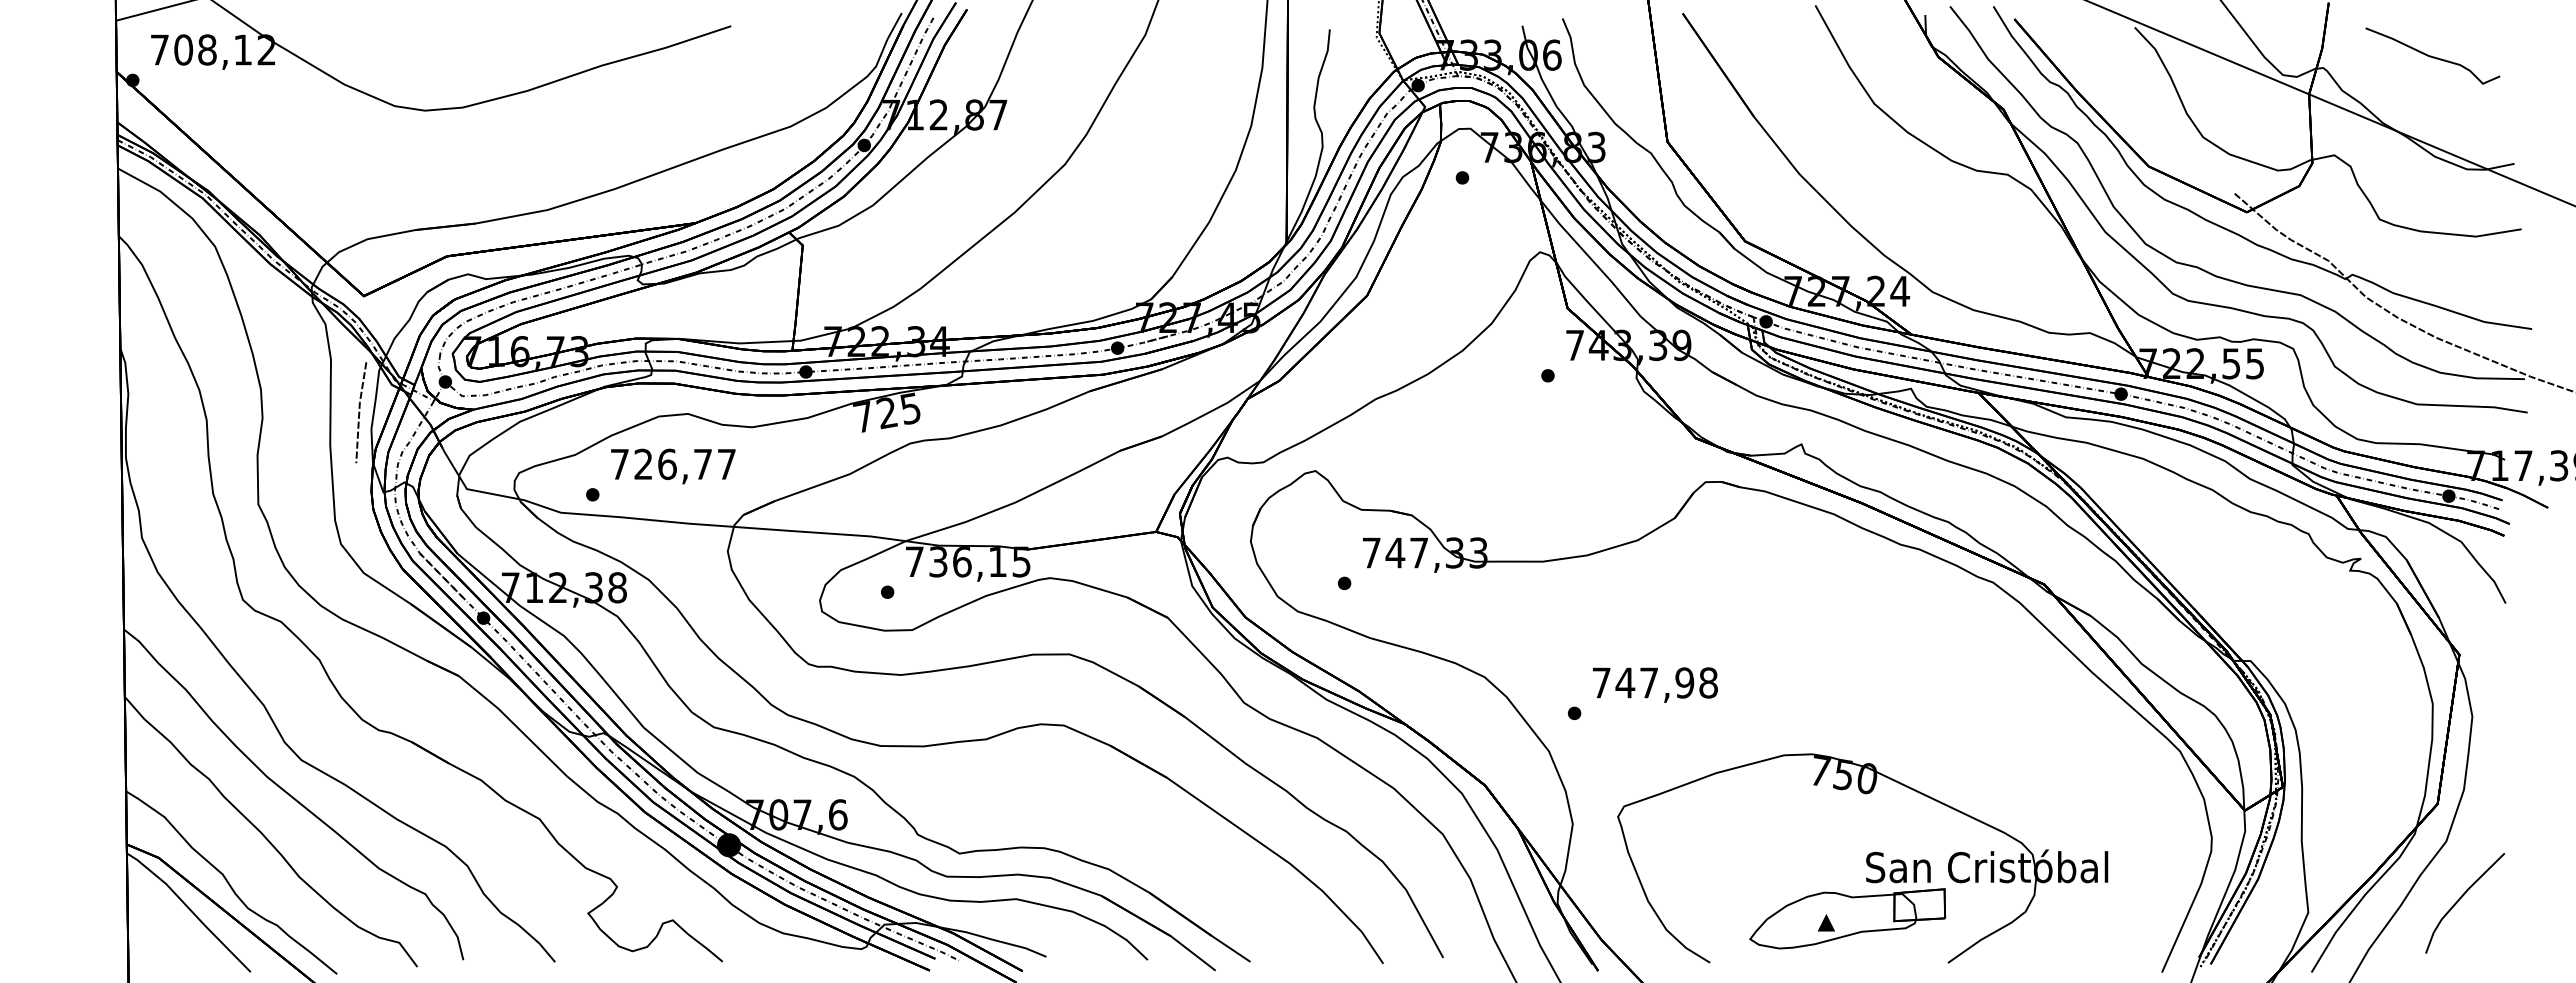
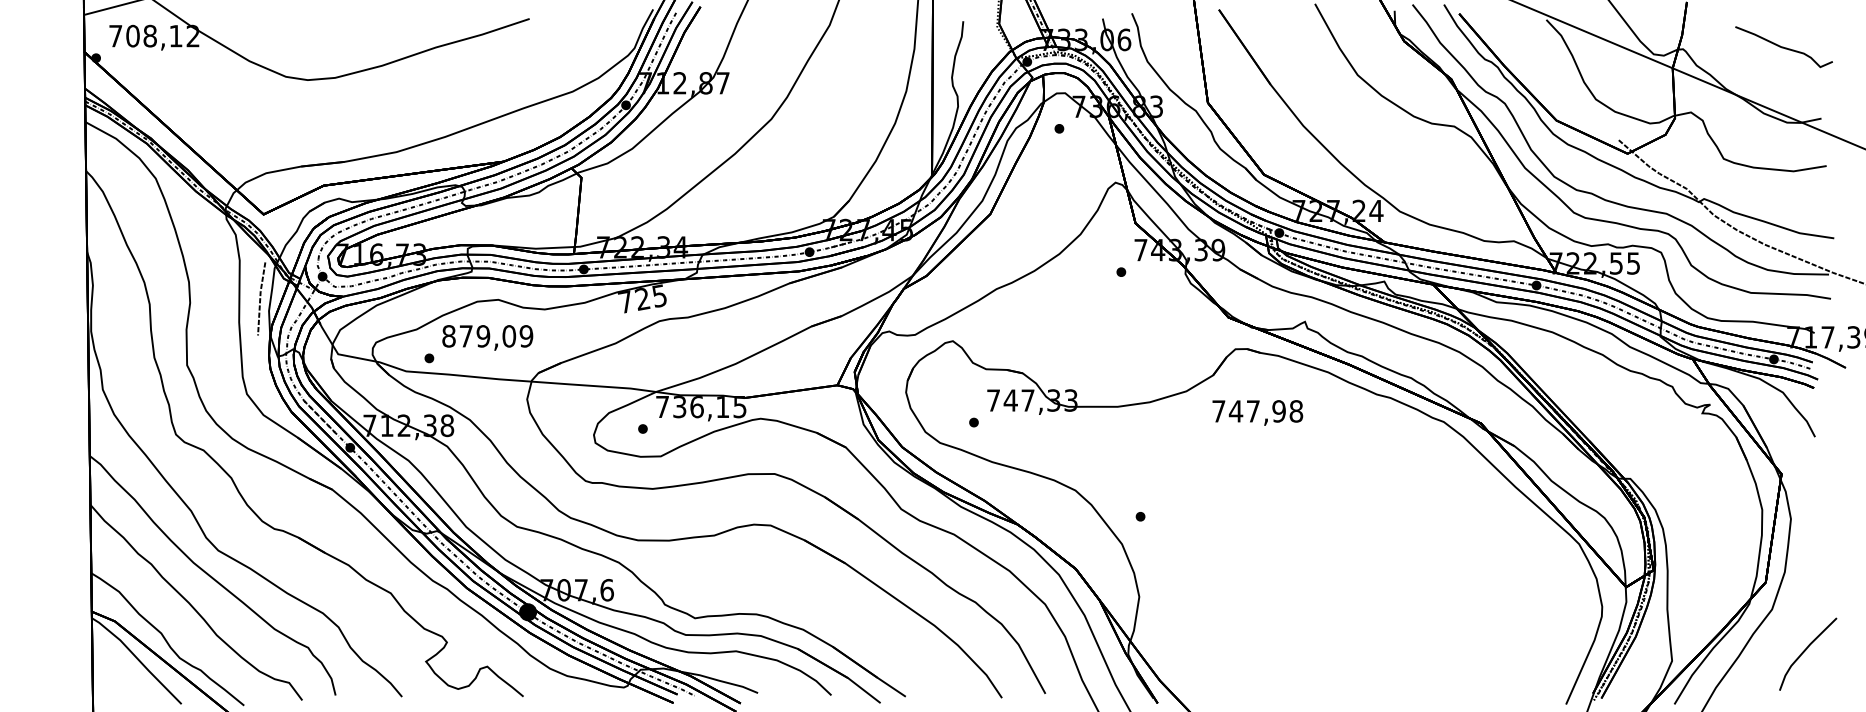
curve: (2431, 55) -> (1783, 46), moved
text: (673, 464) -> (487, 336), 726,77 -> 879,09
text: (1655, 684) -> (1257, 412), moved
part: (1862, 858) -> (1349, 621), removed
line: (2460, 899) -> (1804, 651), moved

